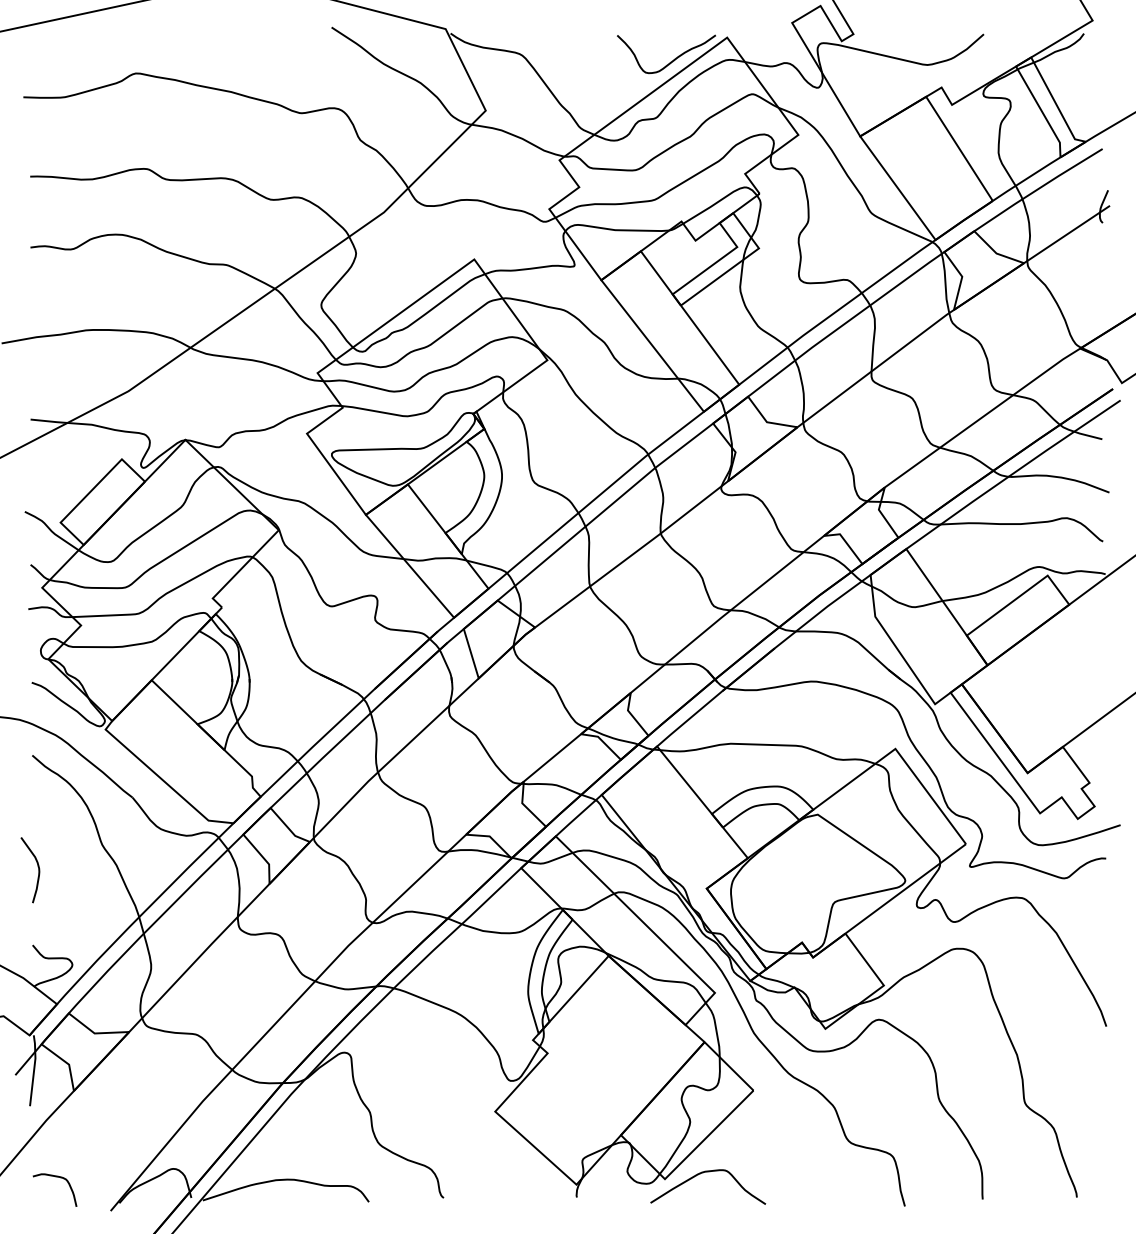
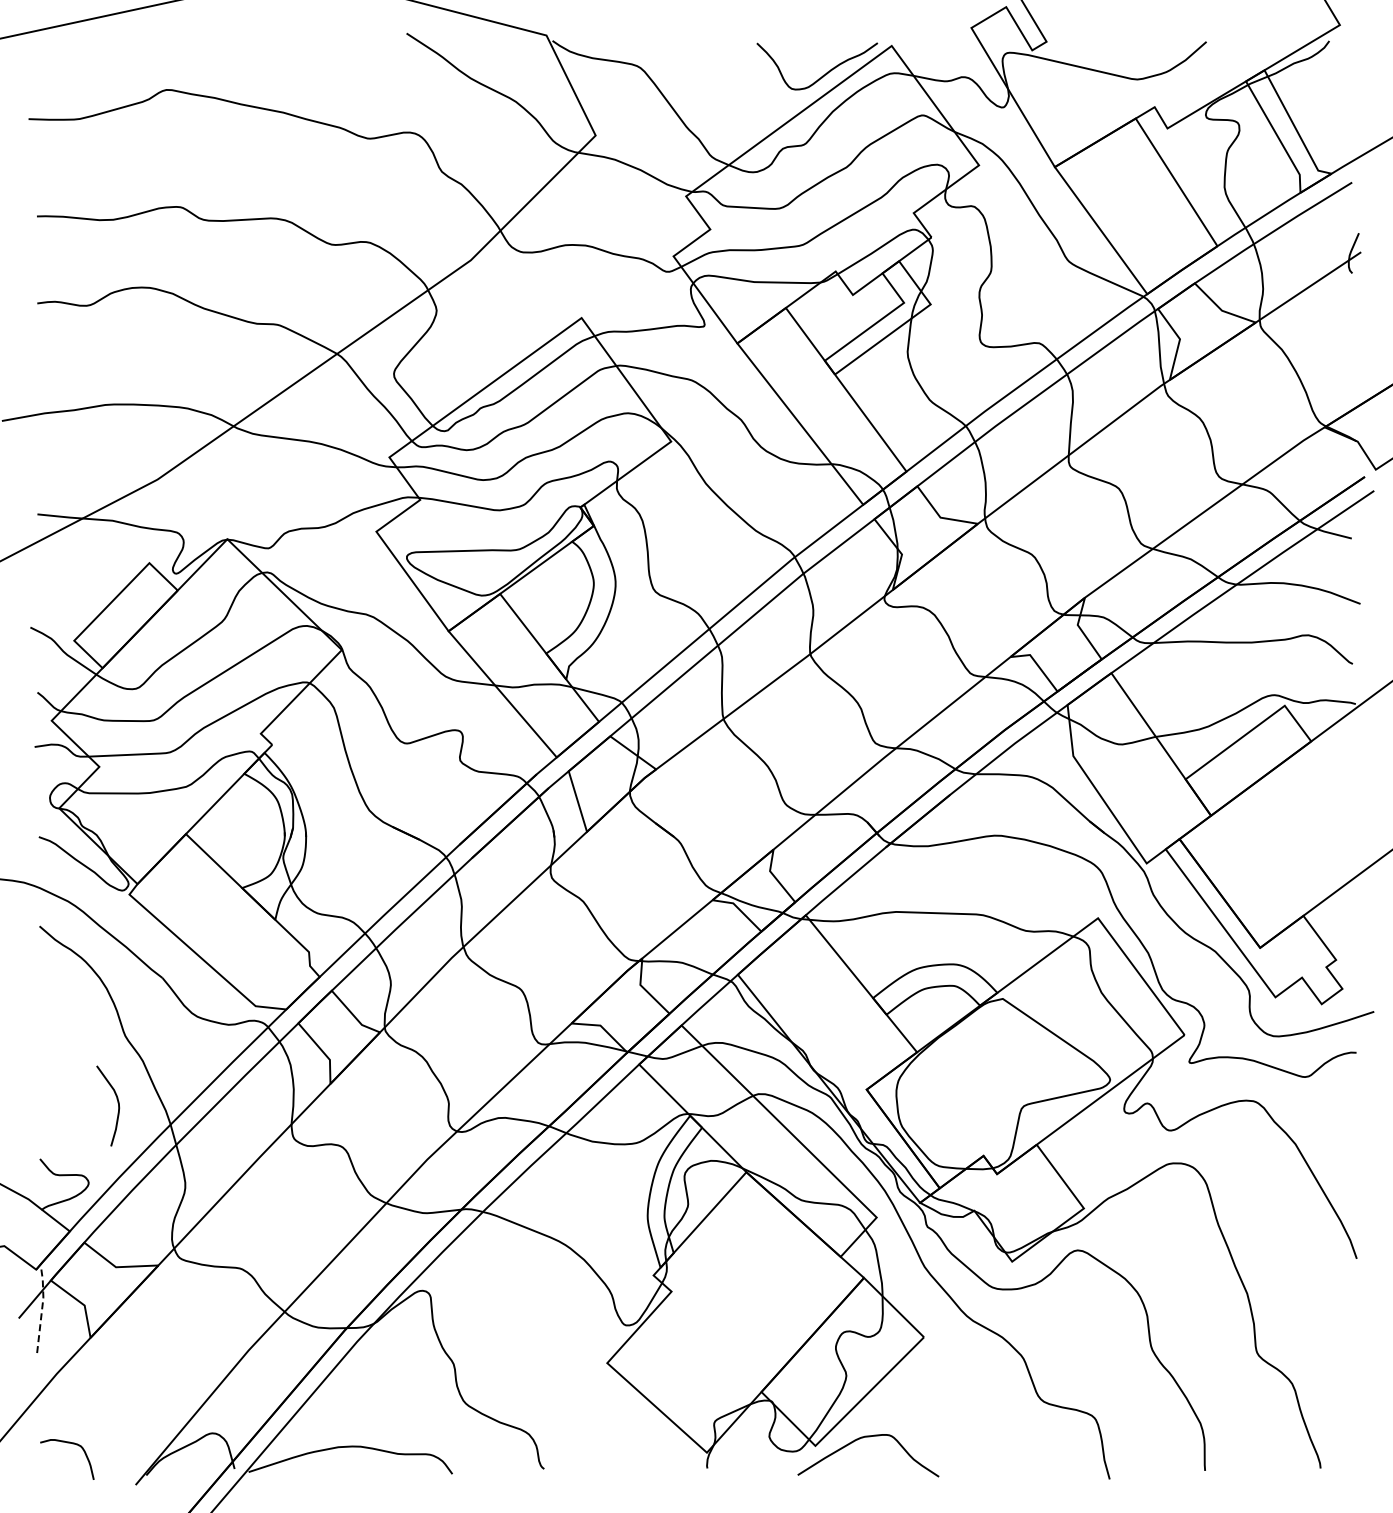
curve: (37, 868) -> (117, 1103), moved
line: (33, 1069) -> (41, 1311), solid -> dashed

